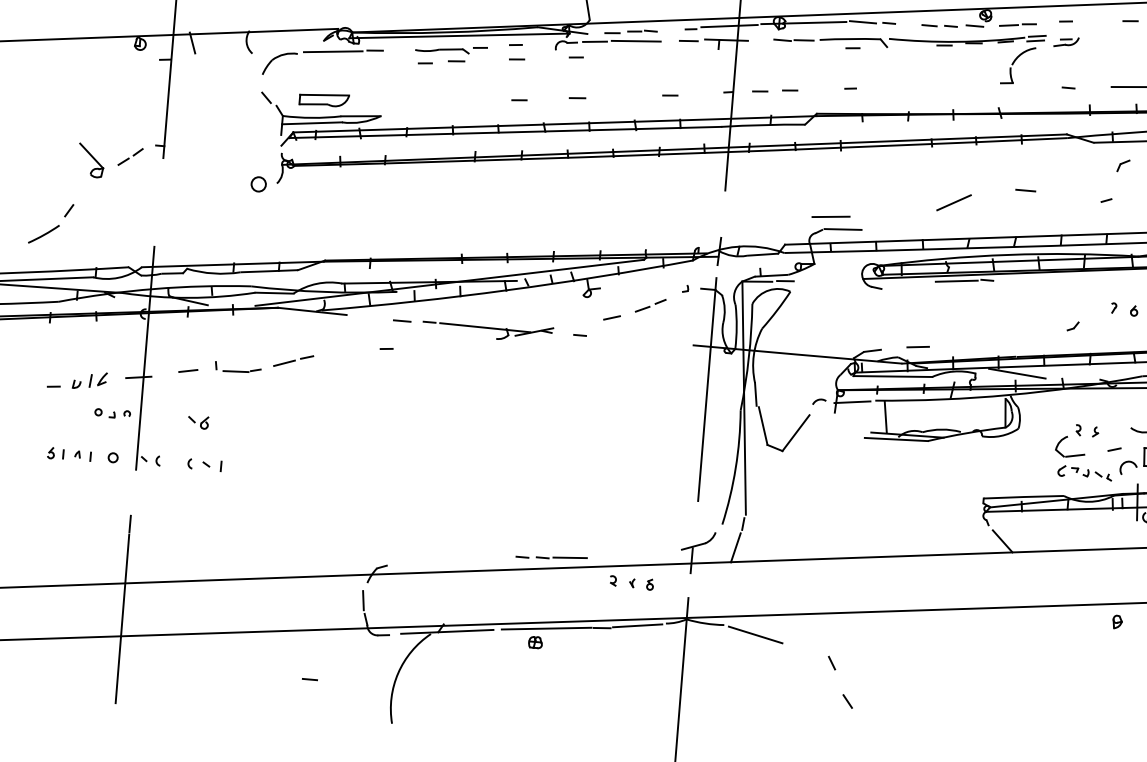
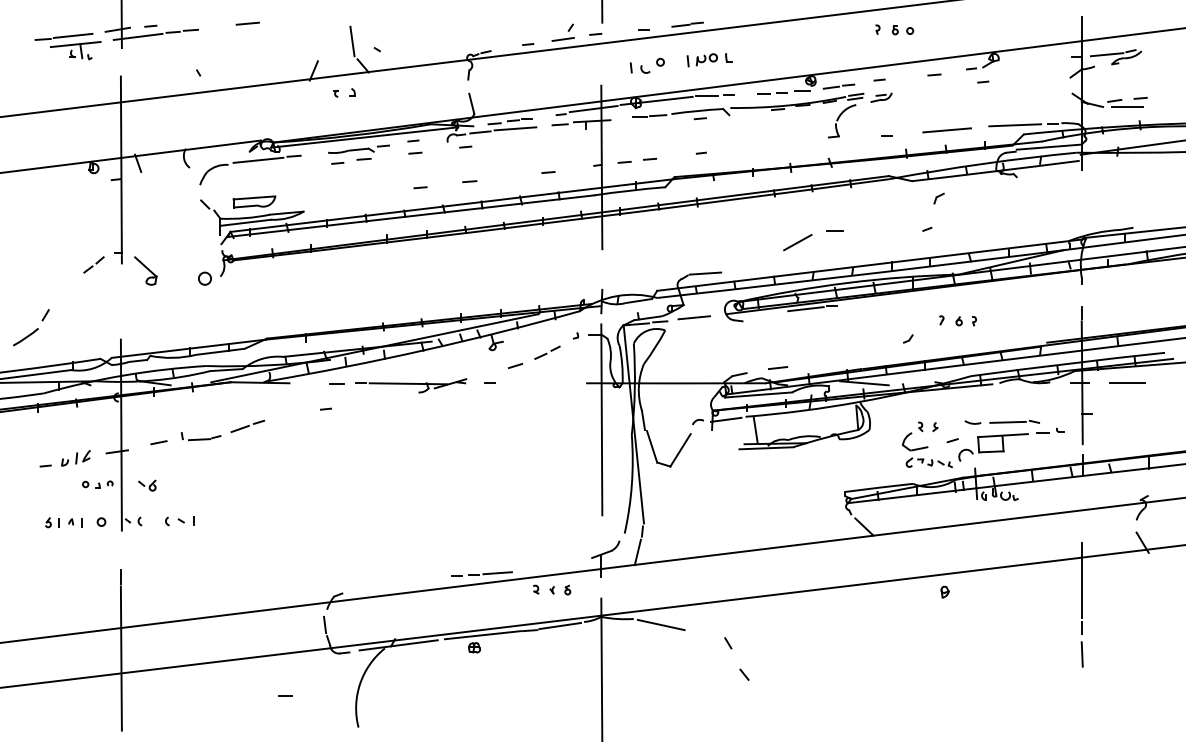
part: (91, 160) -> (145, 270), moved
line: (1025, 190) -> (834, 230), moved
line: (830, 216) -> (693, 317), moved
part: (198, 422) -> (147, 485), moved
part: (1116, 621) -> (944, 591), moved

